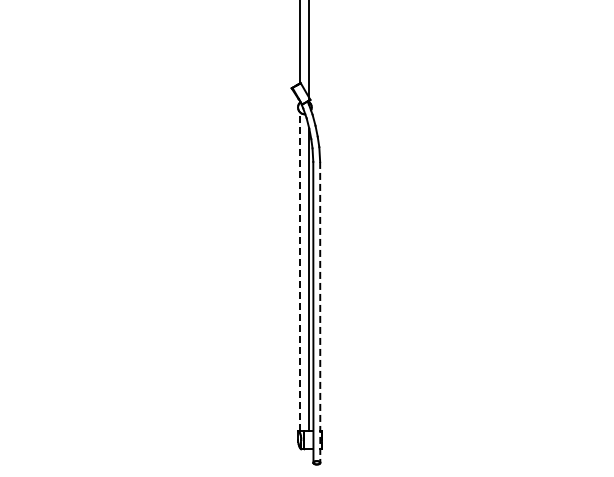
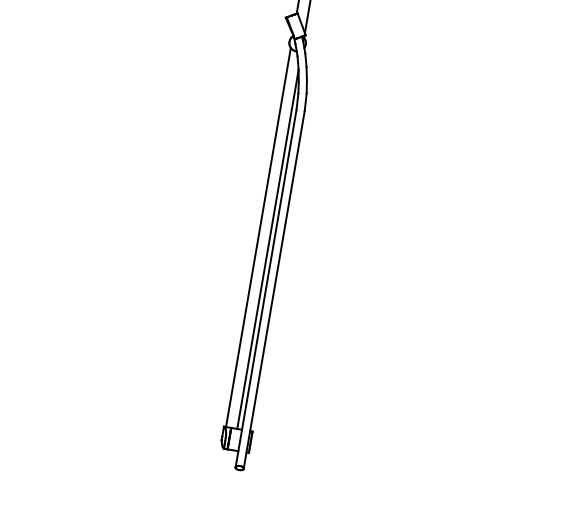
line: (300, 271) -> (259, 237), dashed -> solid
line: (320, 312) -> (274, 290), dashed -> solid

